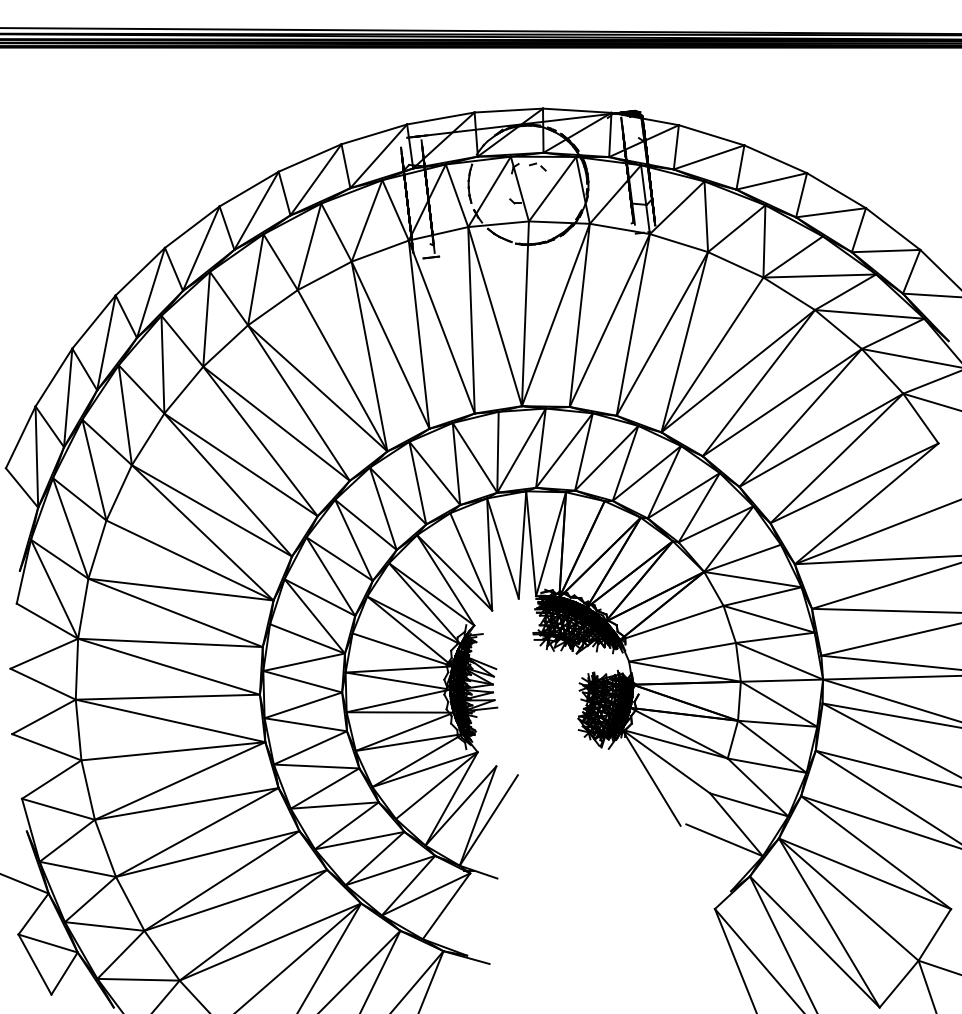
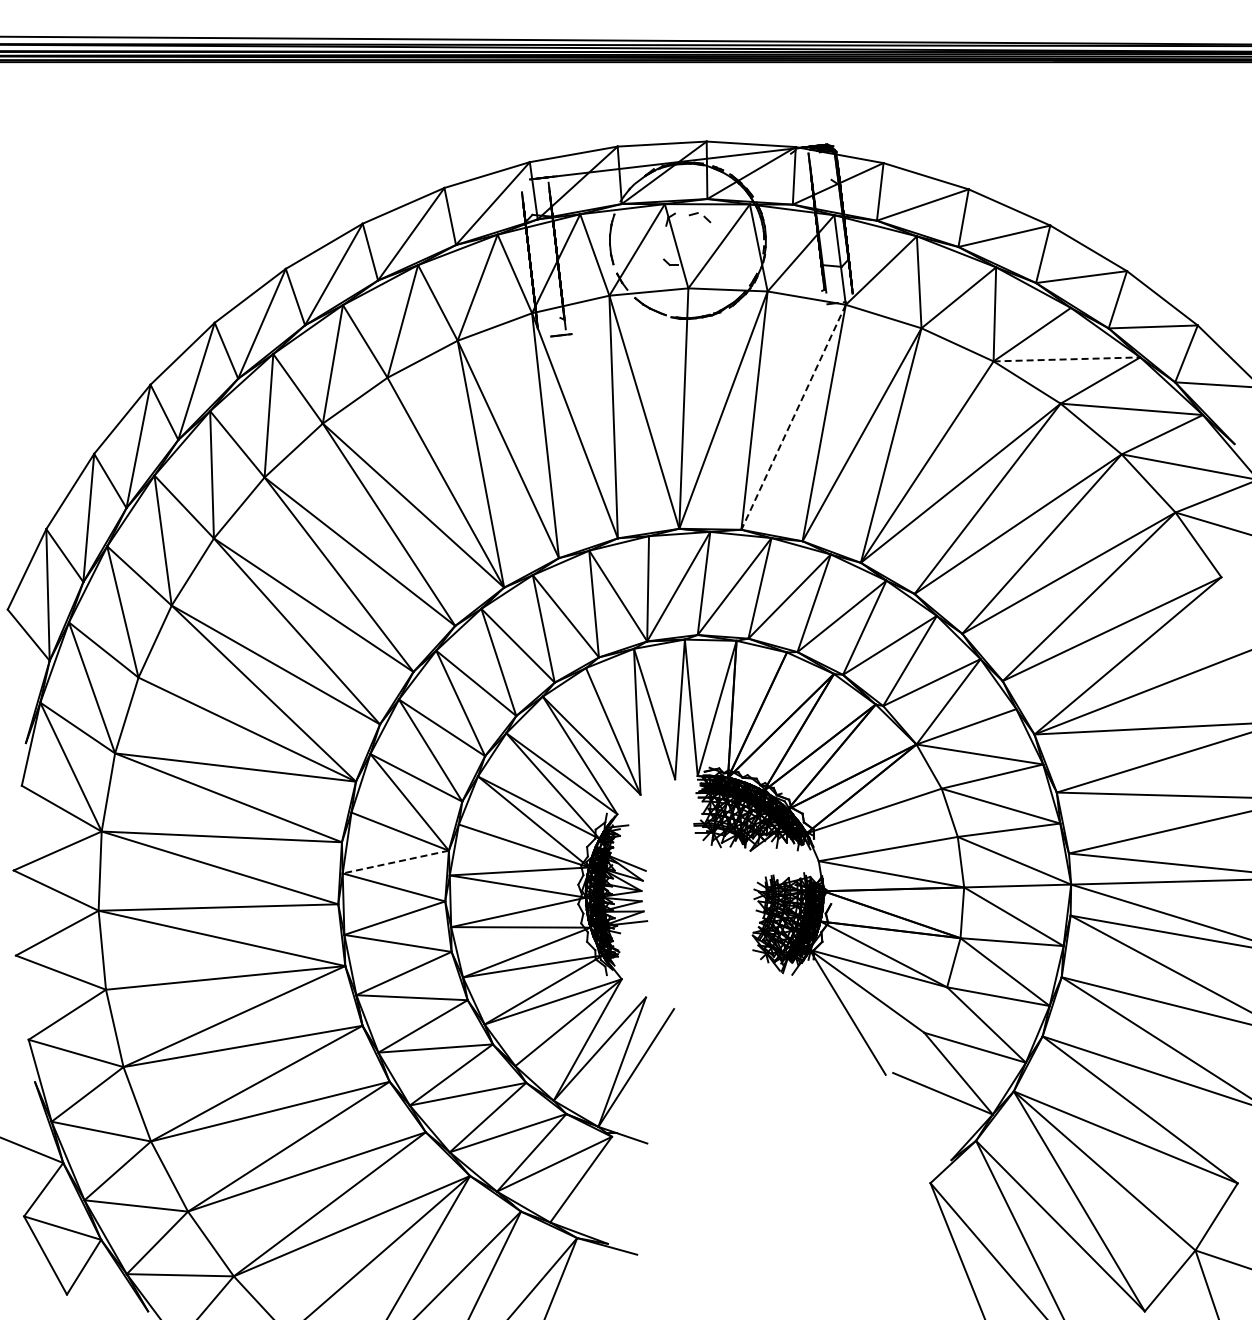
line: (820, 276) -> (1067, 359), solid -> dashed
line: (609, 320) -> (793, 417), solid -> dashed
line: (303, 662) -> (395, 862), solid -> dashed

